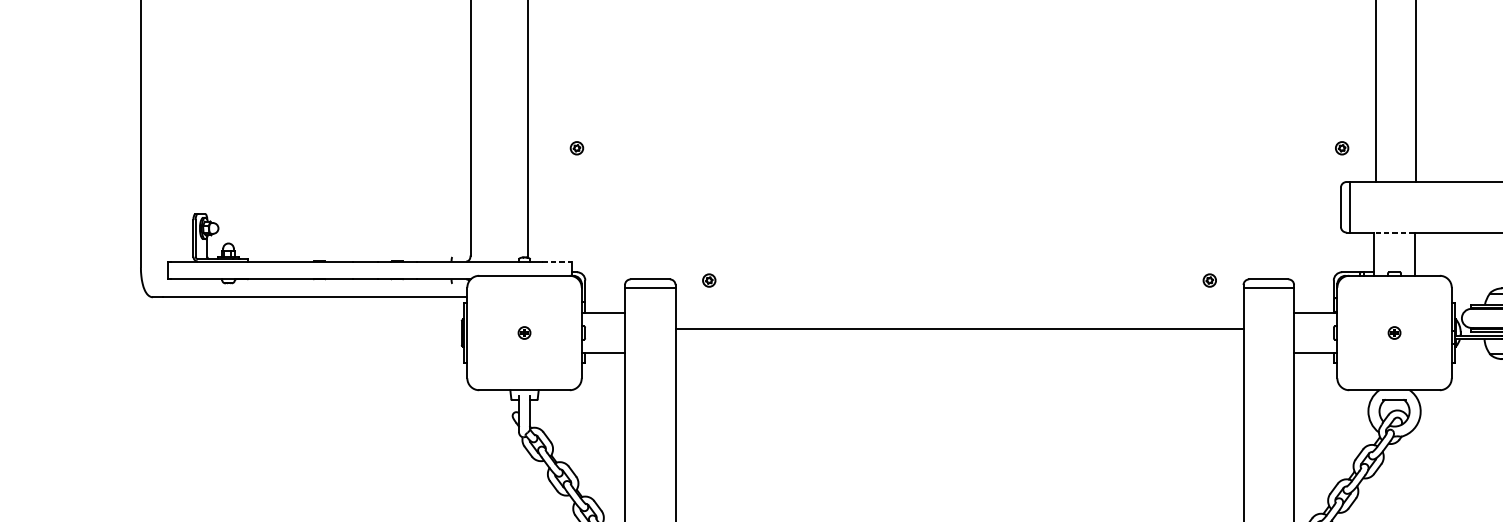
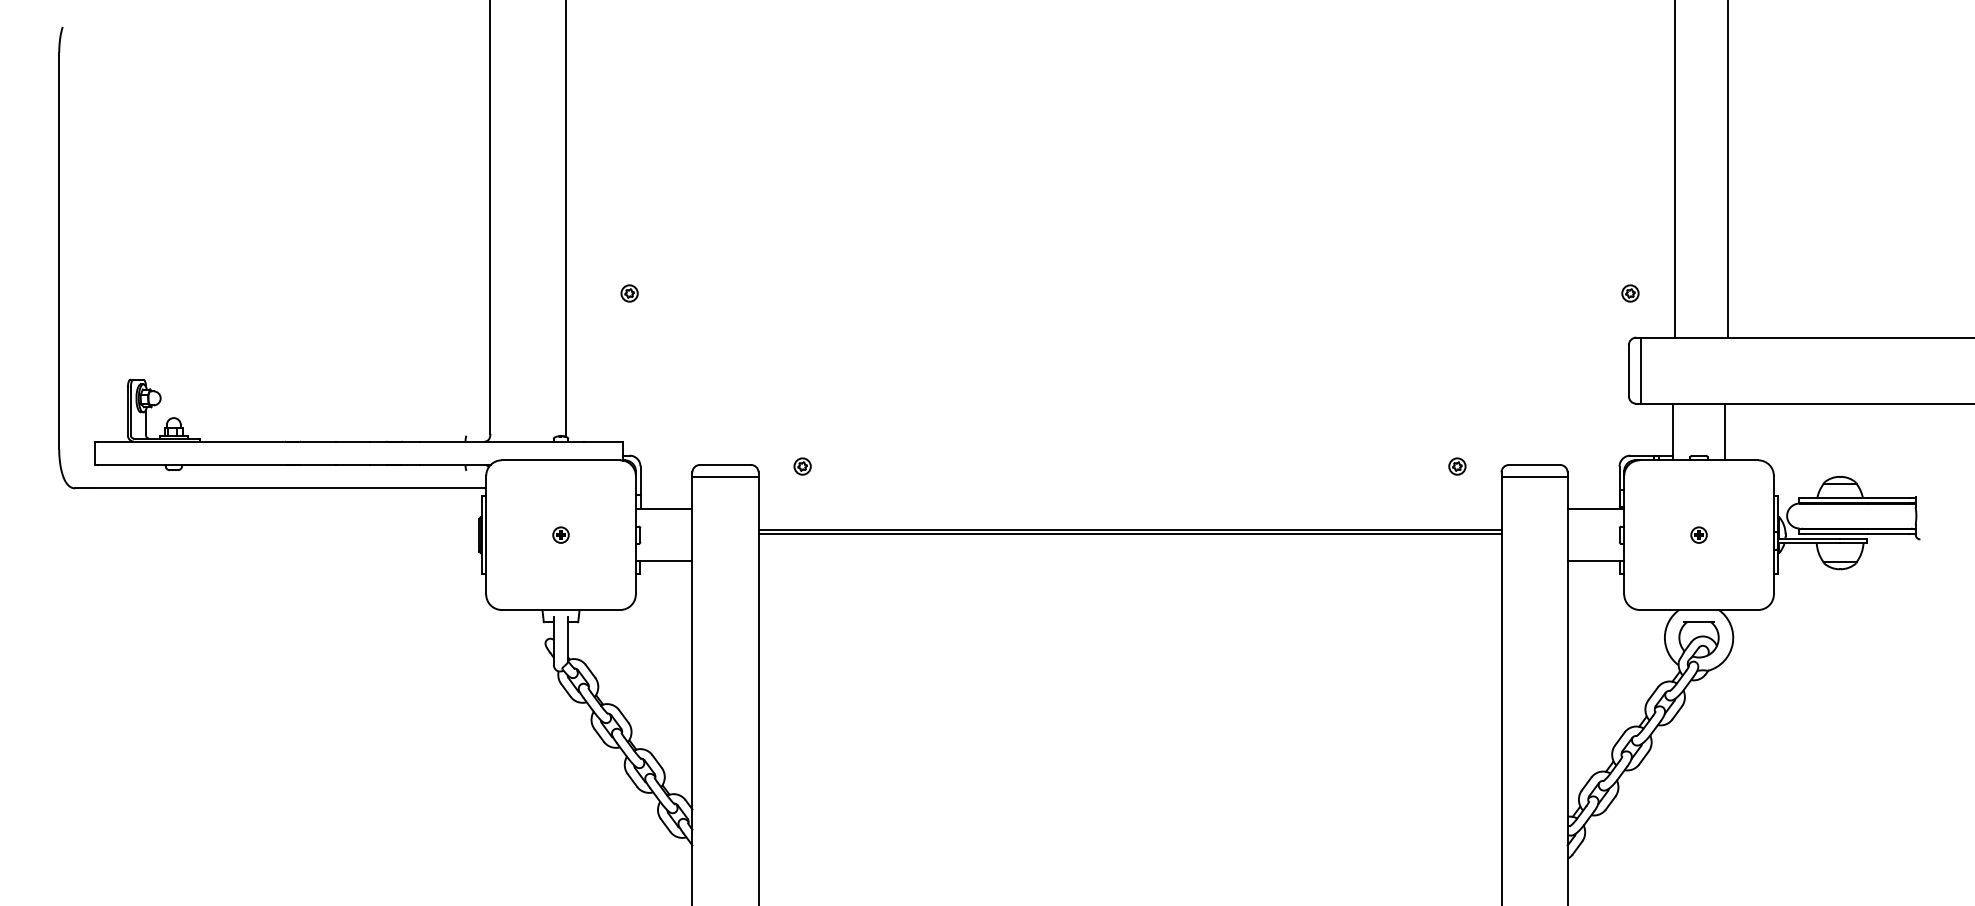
line: (1394, 232) -> (1698, 403), dashed -> solid
line: (557, 261) -> (604, 441), dashed -> solid
line: (959, 331) -> (1129, 533), added

